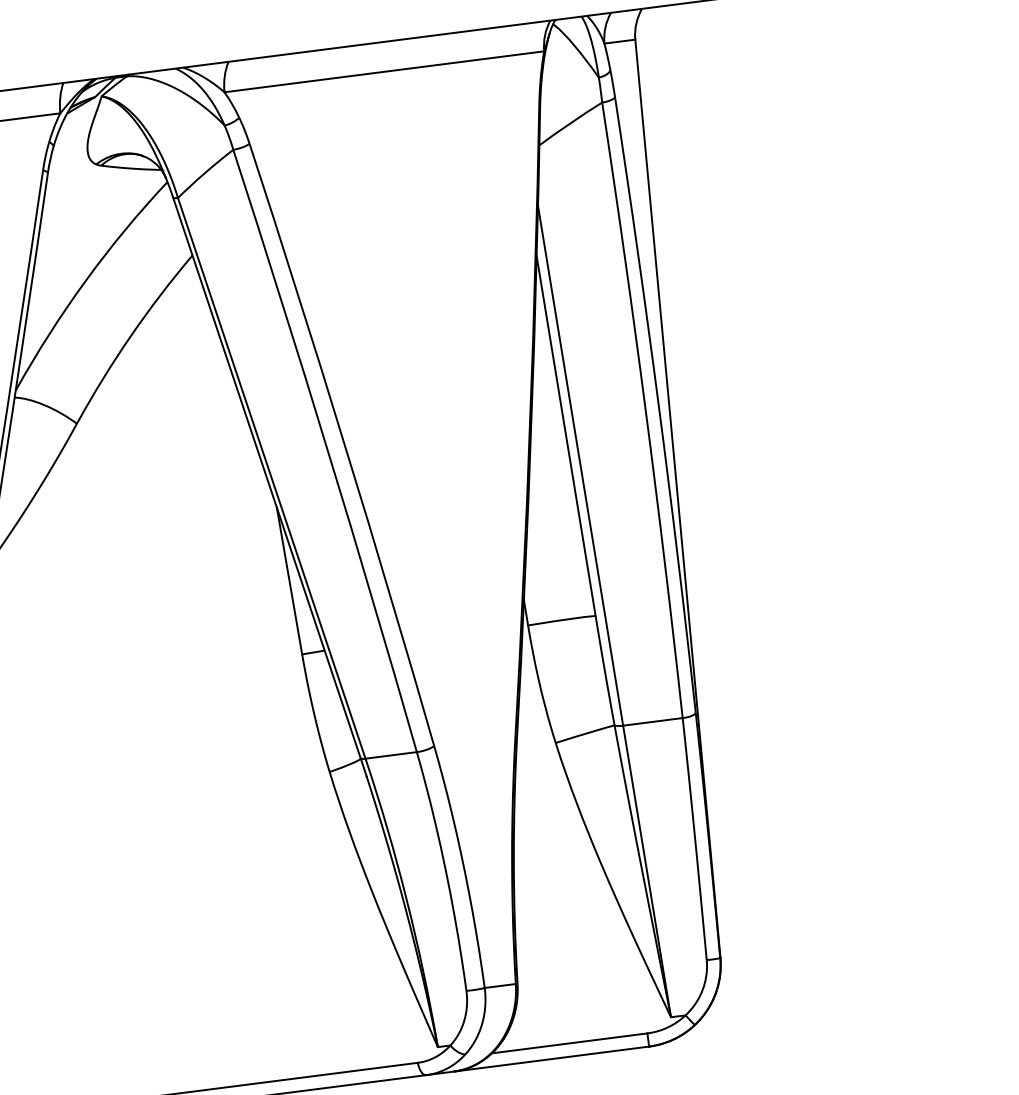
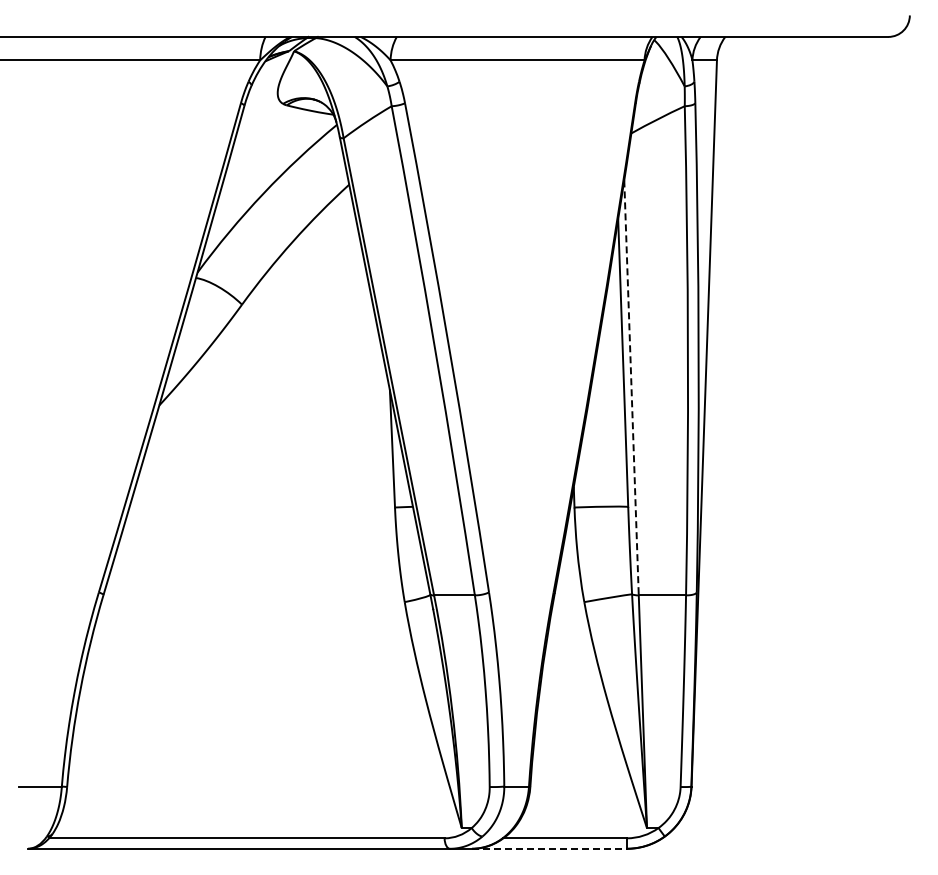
line: (580, 465) -> (631, 387), solid -> dashed
line: (552, 1058) -> (550, 848), solid -> dashed

